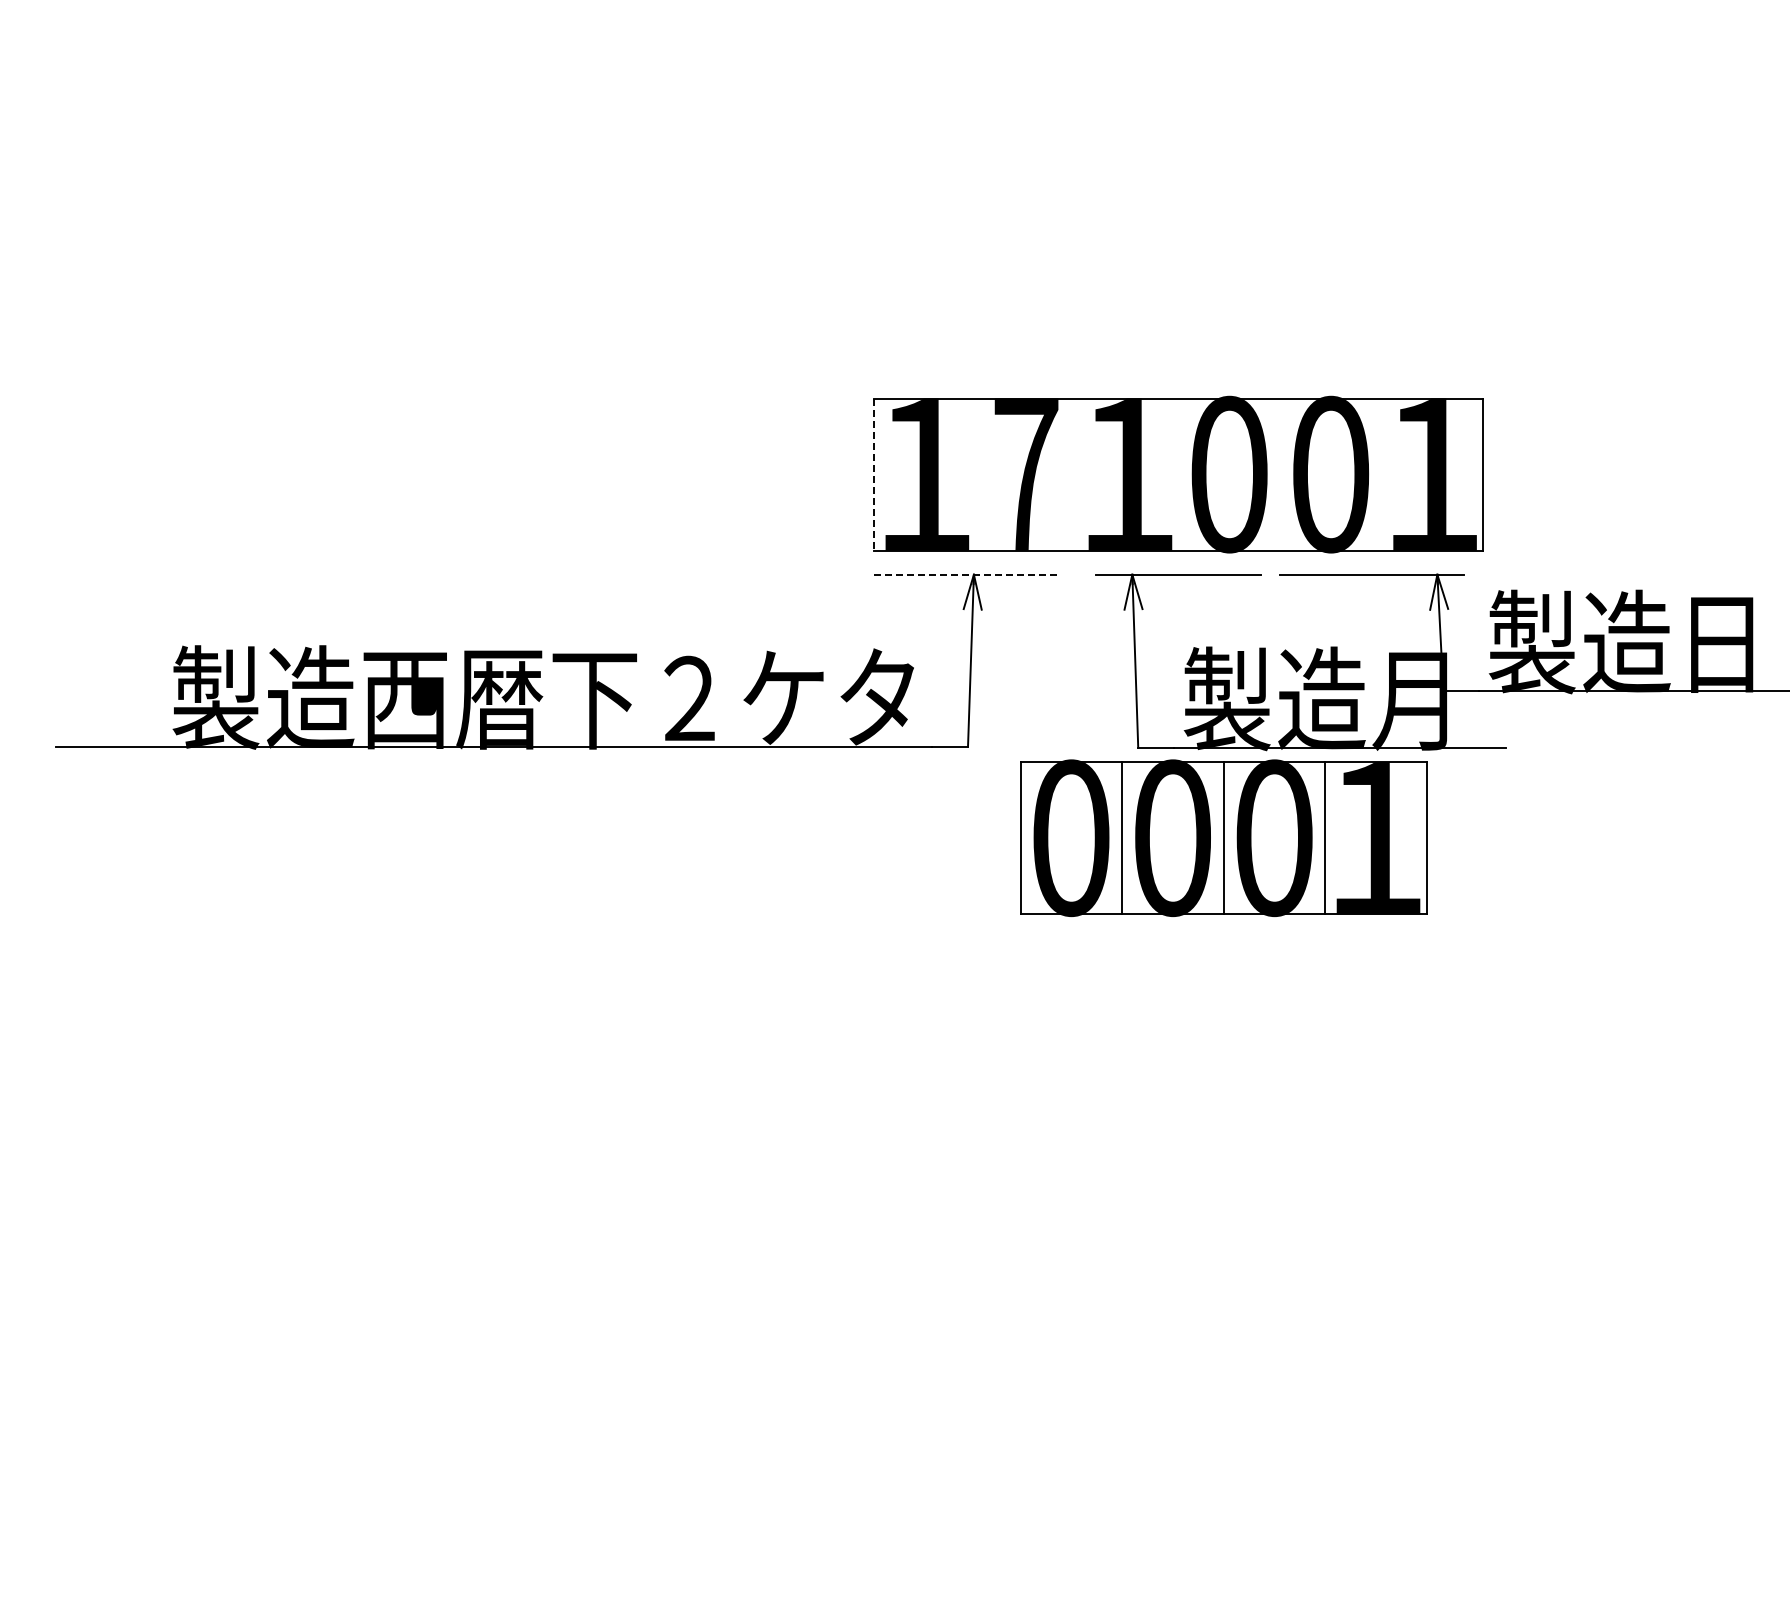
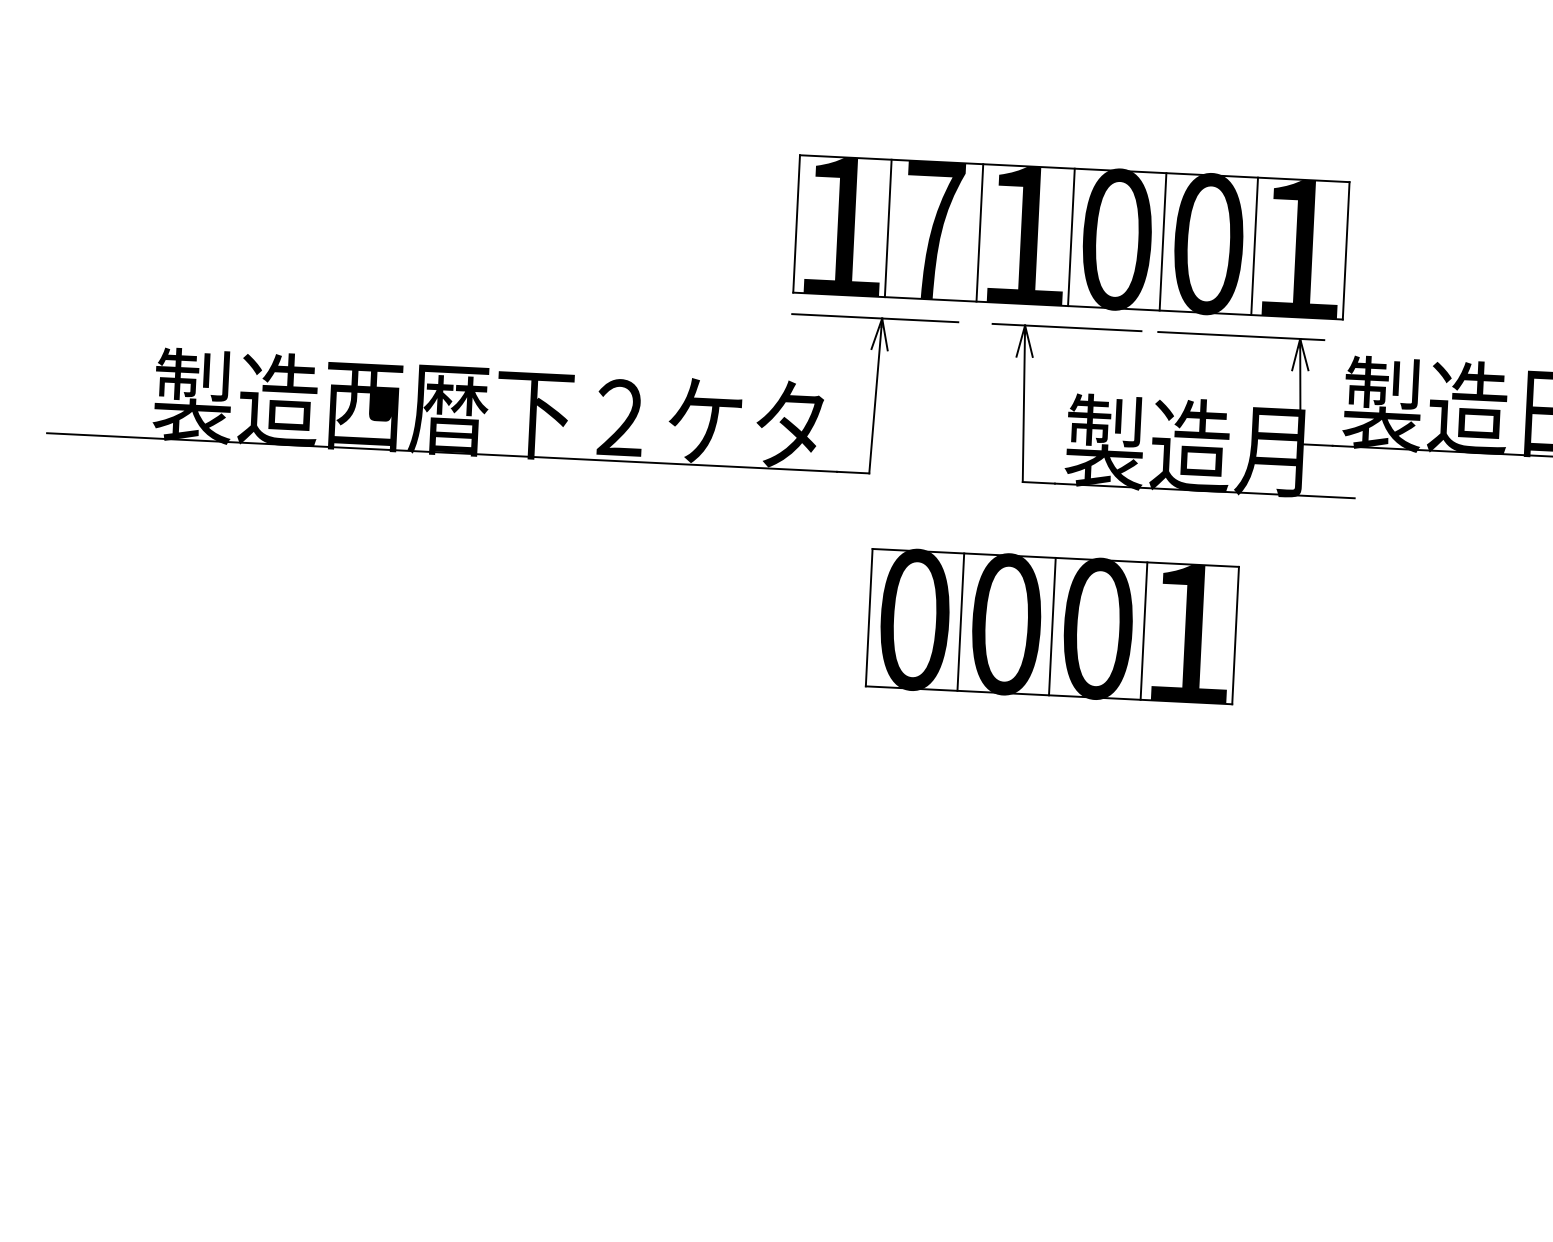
line: (975, 474) -> (888, 228), added
line: (1077, 474) -> (980, 232), added
line: (1178, 474) -> (1071, 237), added
line: (1280, 474) -> (1163, 241), added
line: (1381, 474) -> (1254, 246), added
line: (874, 475) -> (796, 224), dashed -> solid
line: (966, 574) -> (875, 318), dashed -> solid
part: (1223, 837) -> (1052, 625), moved

